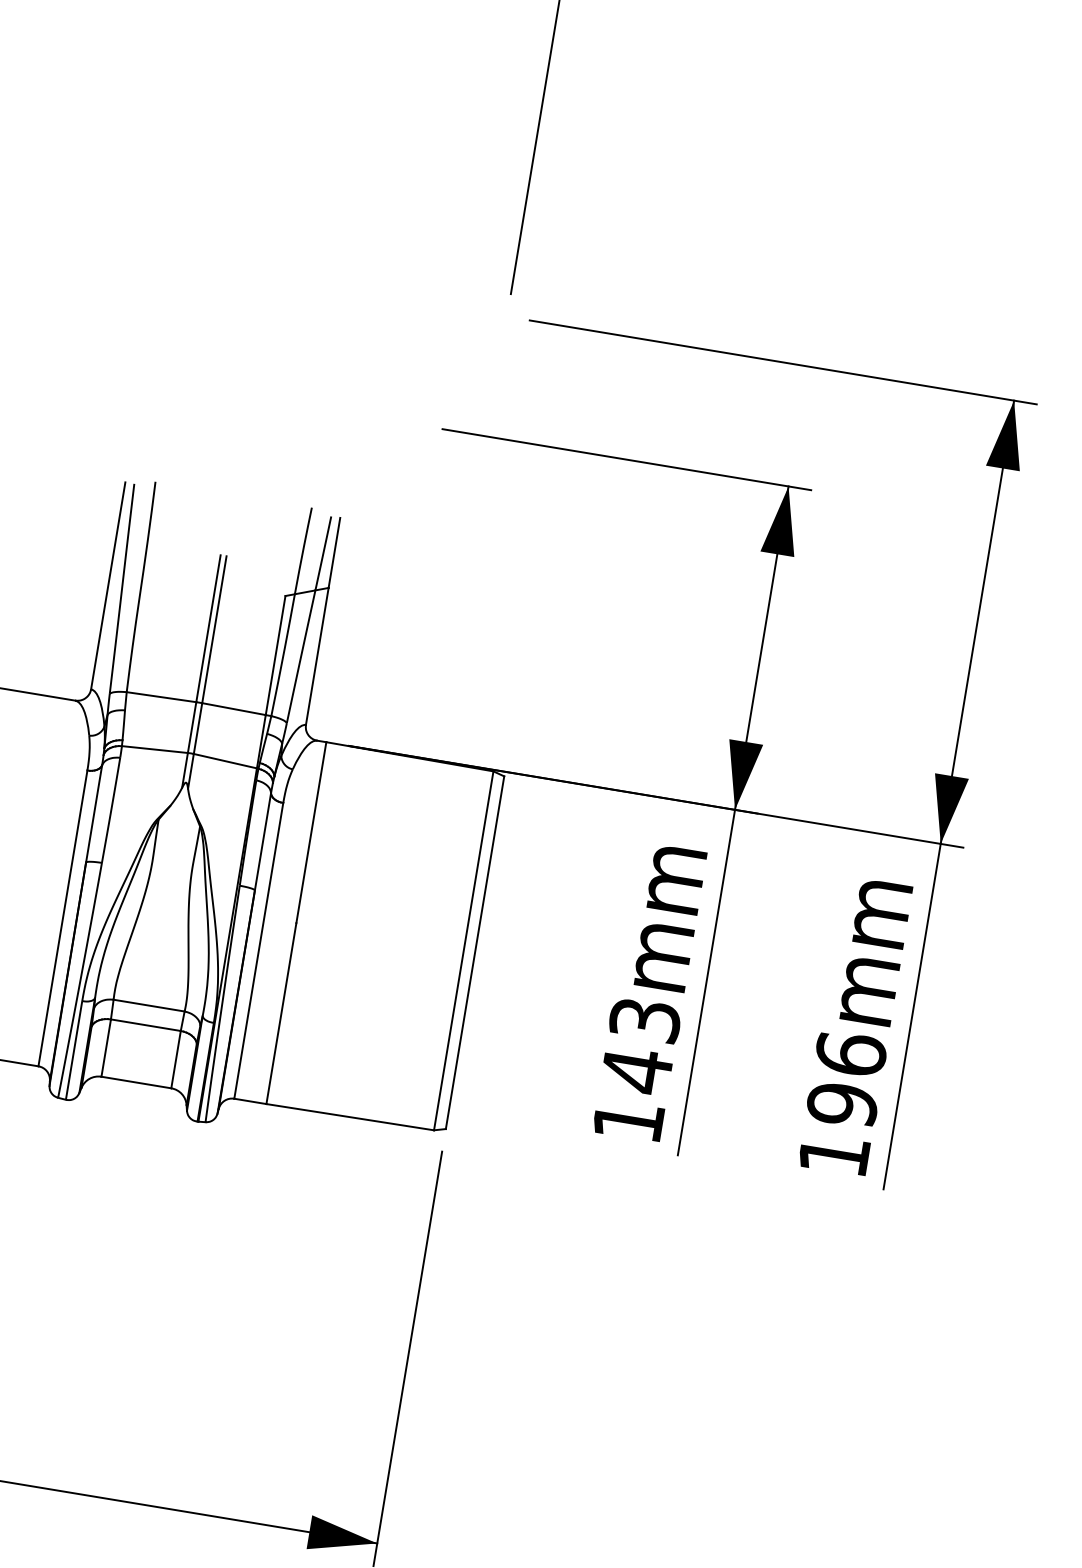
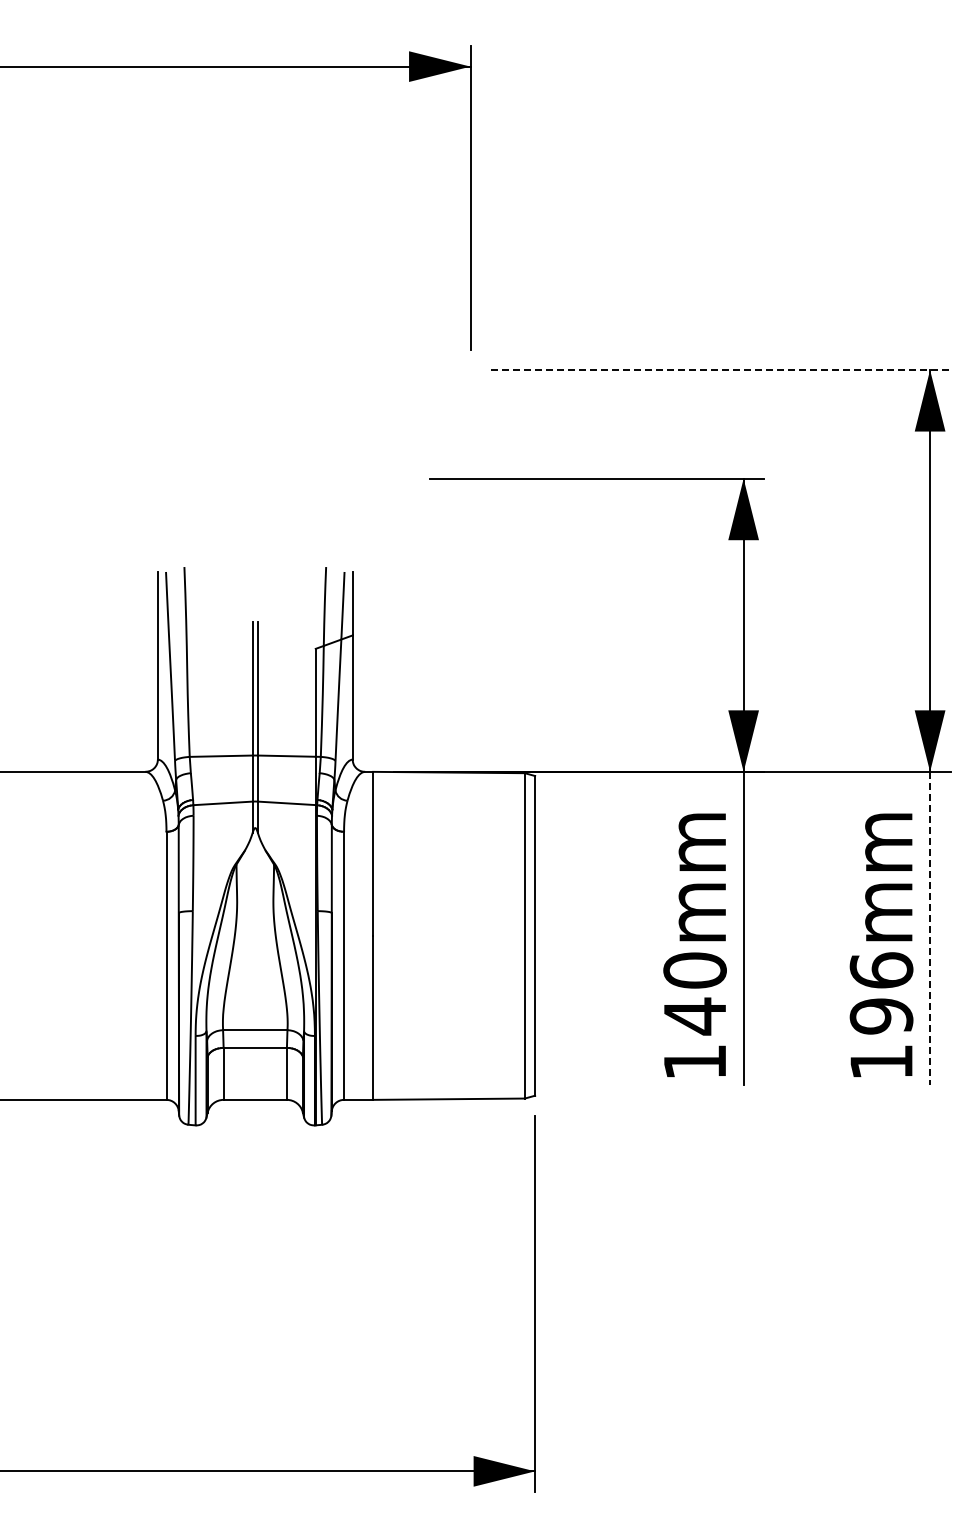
line: (782, 362) -> (720, 370), solid -> dashed
line: (912, 1016) -> (930, 928), solid -> dashed
text: (644, 1020) -> (694, 970), 143mm -> 140mm

